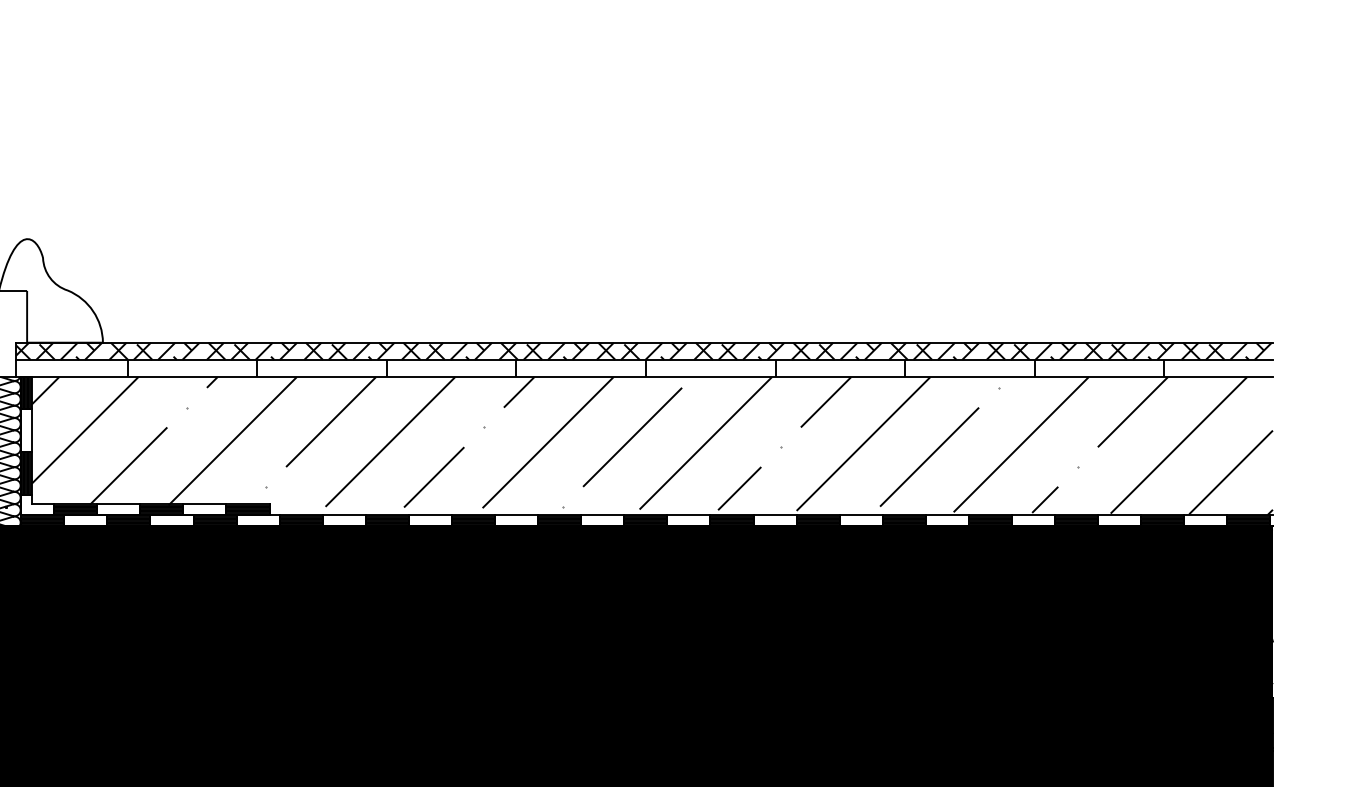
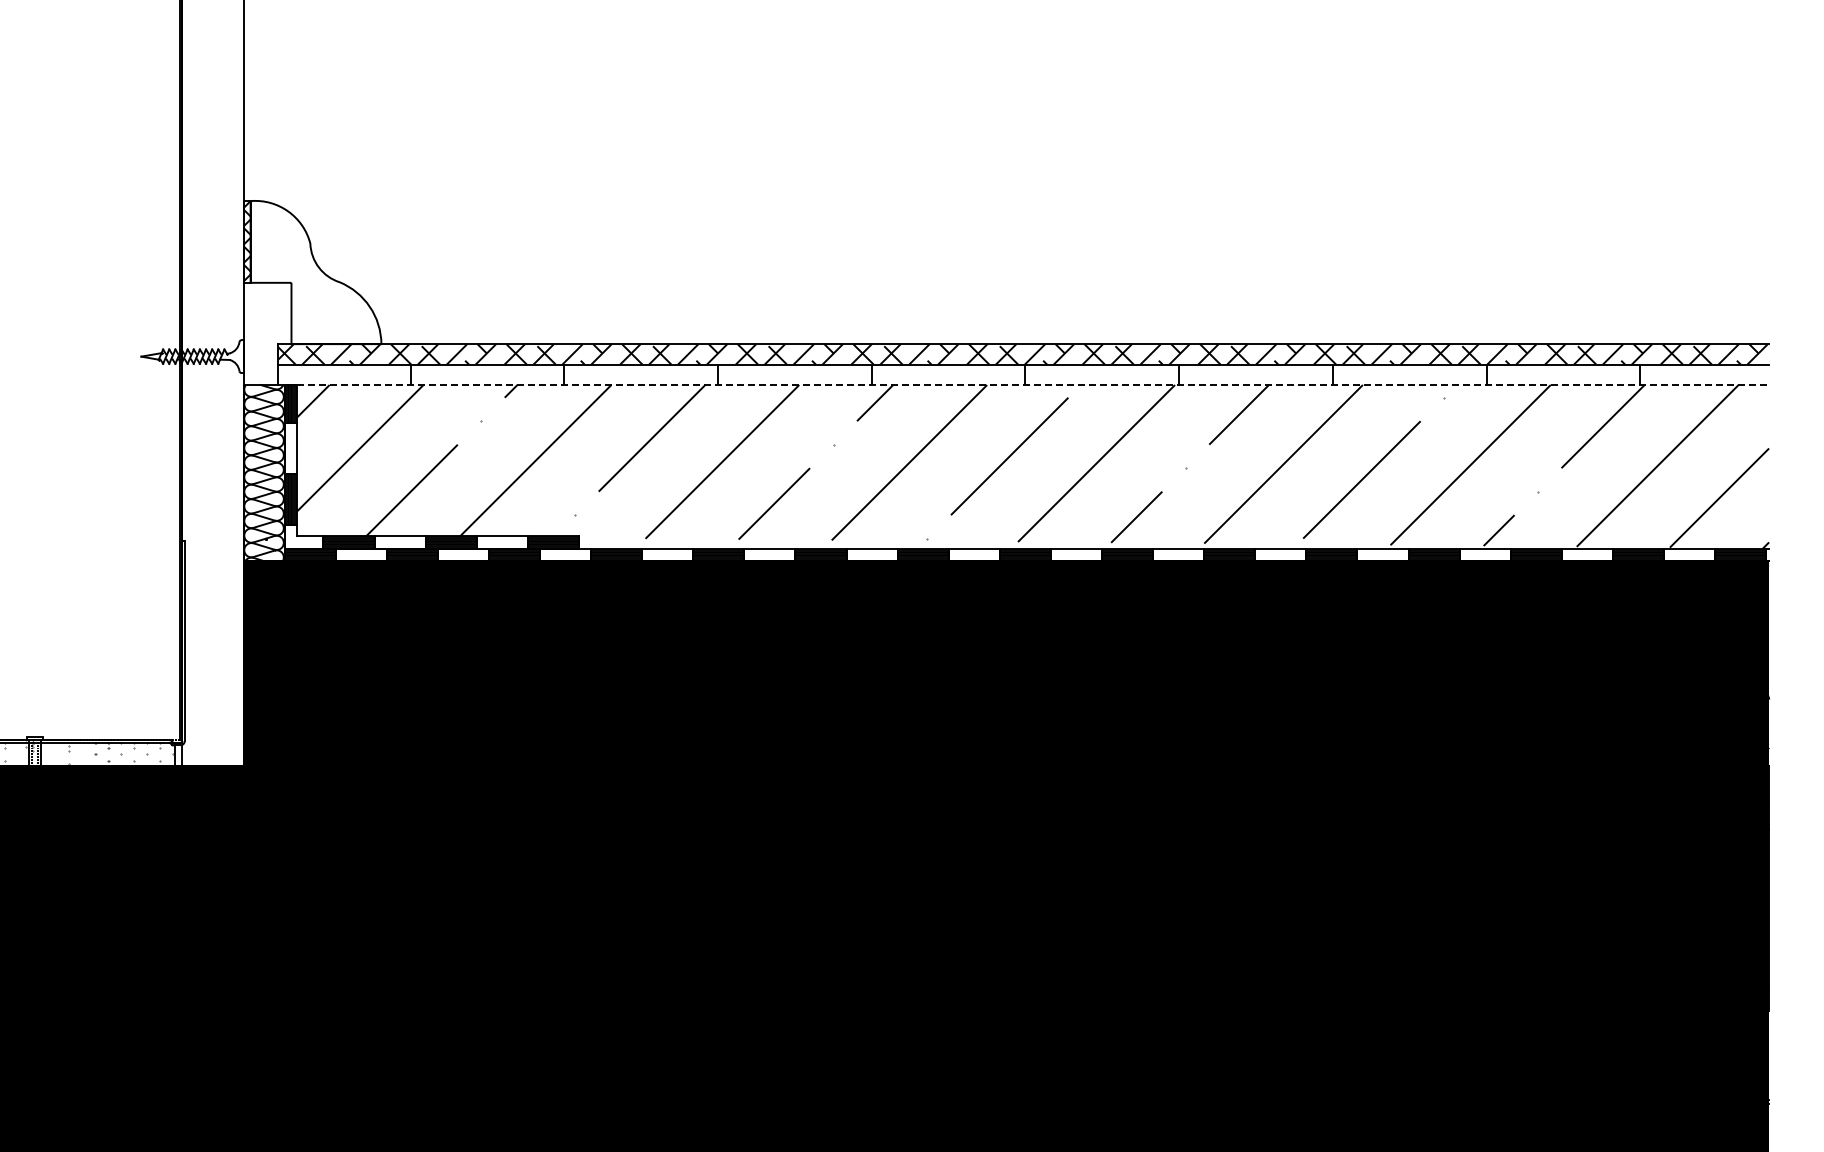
line: (652, 377) -> (1033, 385), solid -> dashed

